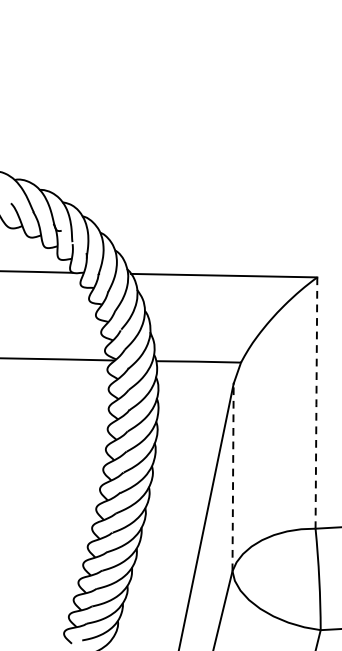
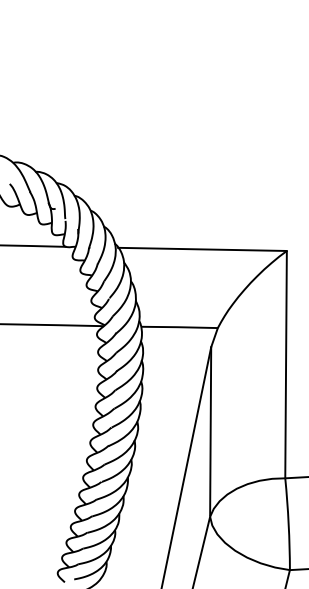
line: (316, 403) -> (286, 365), dashed -> solid
line: (232, 476) -> (210, 431), dashed -> solid

